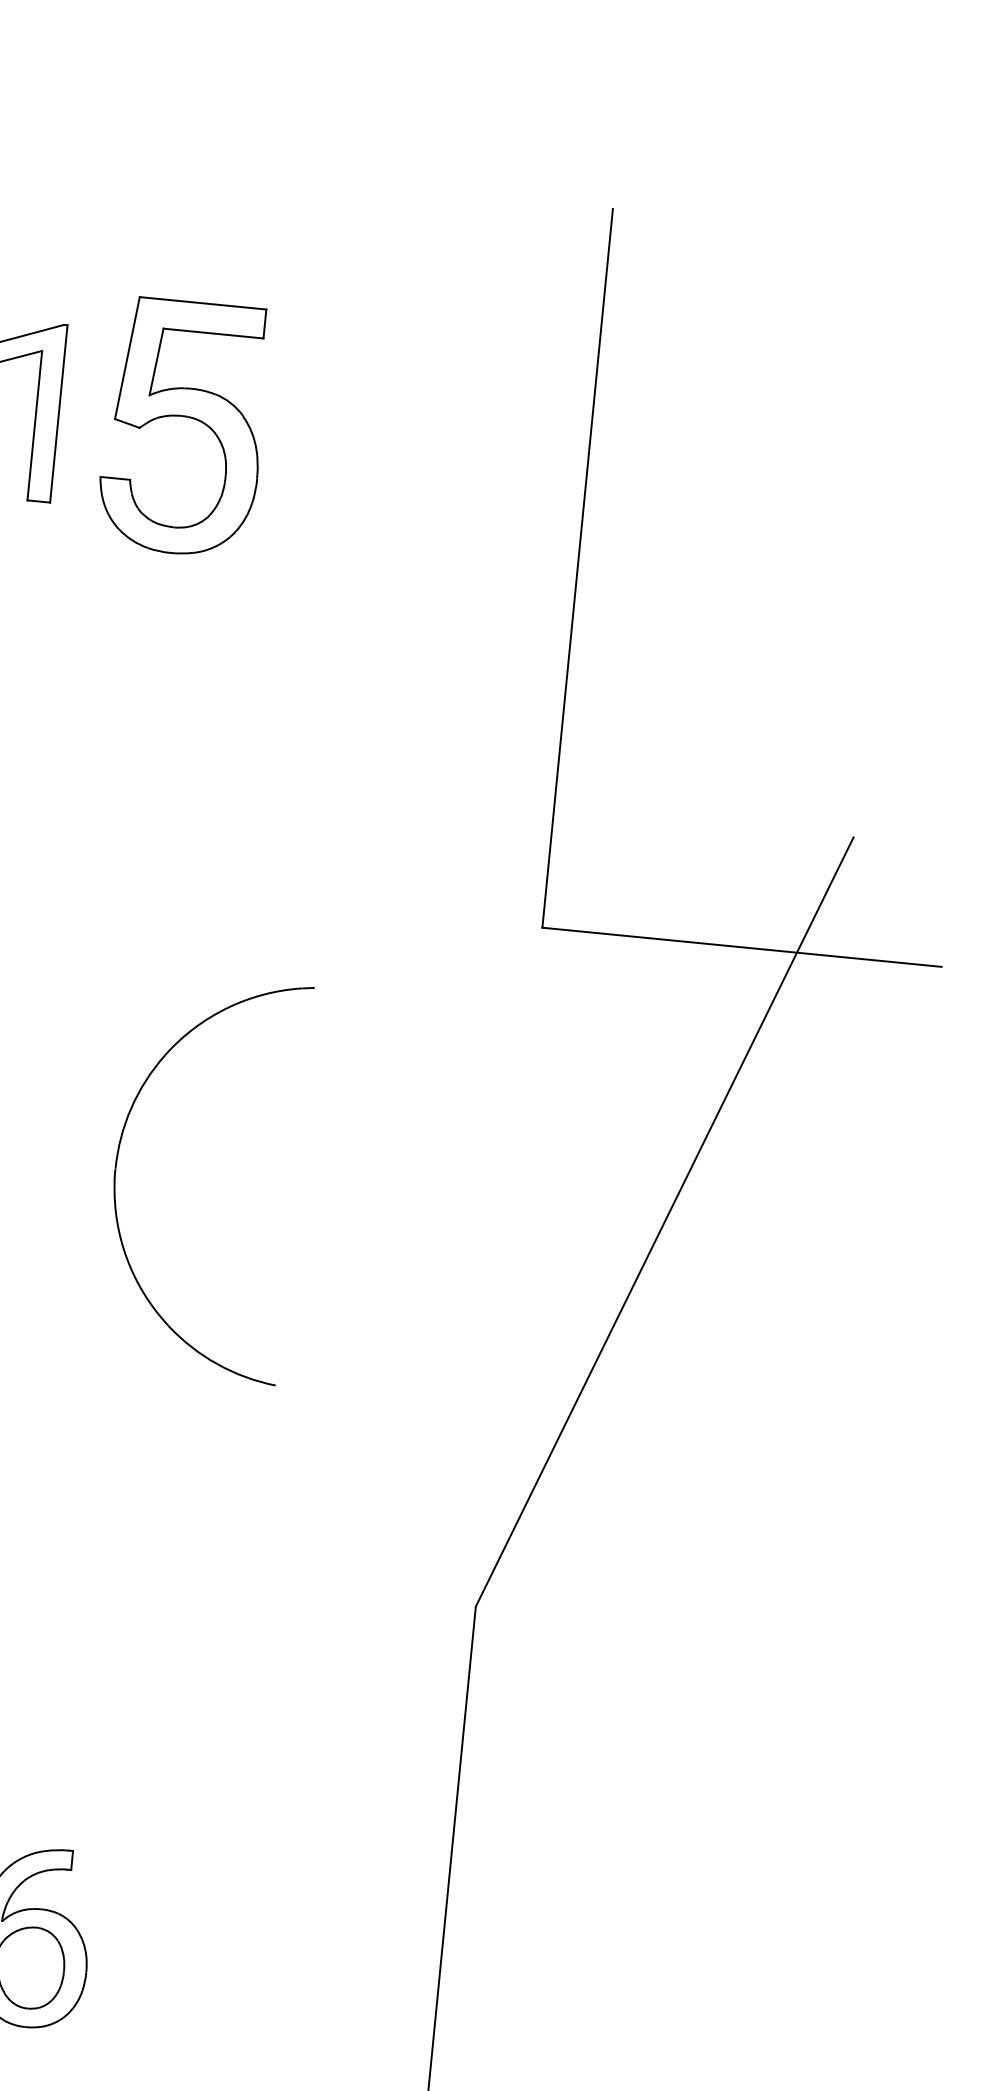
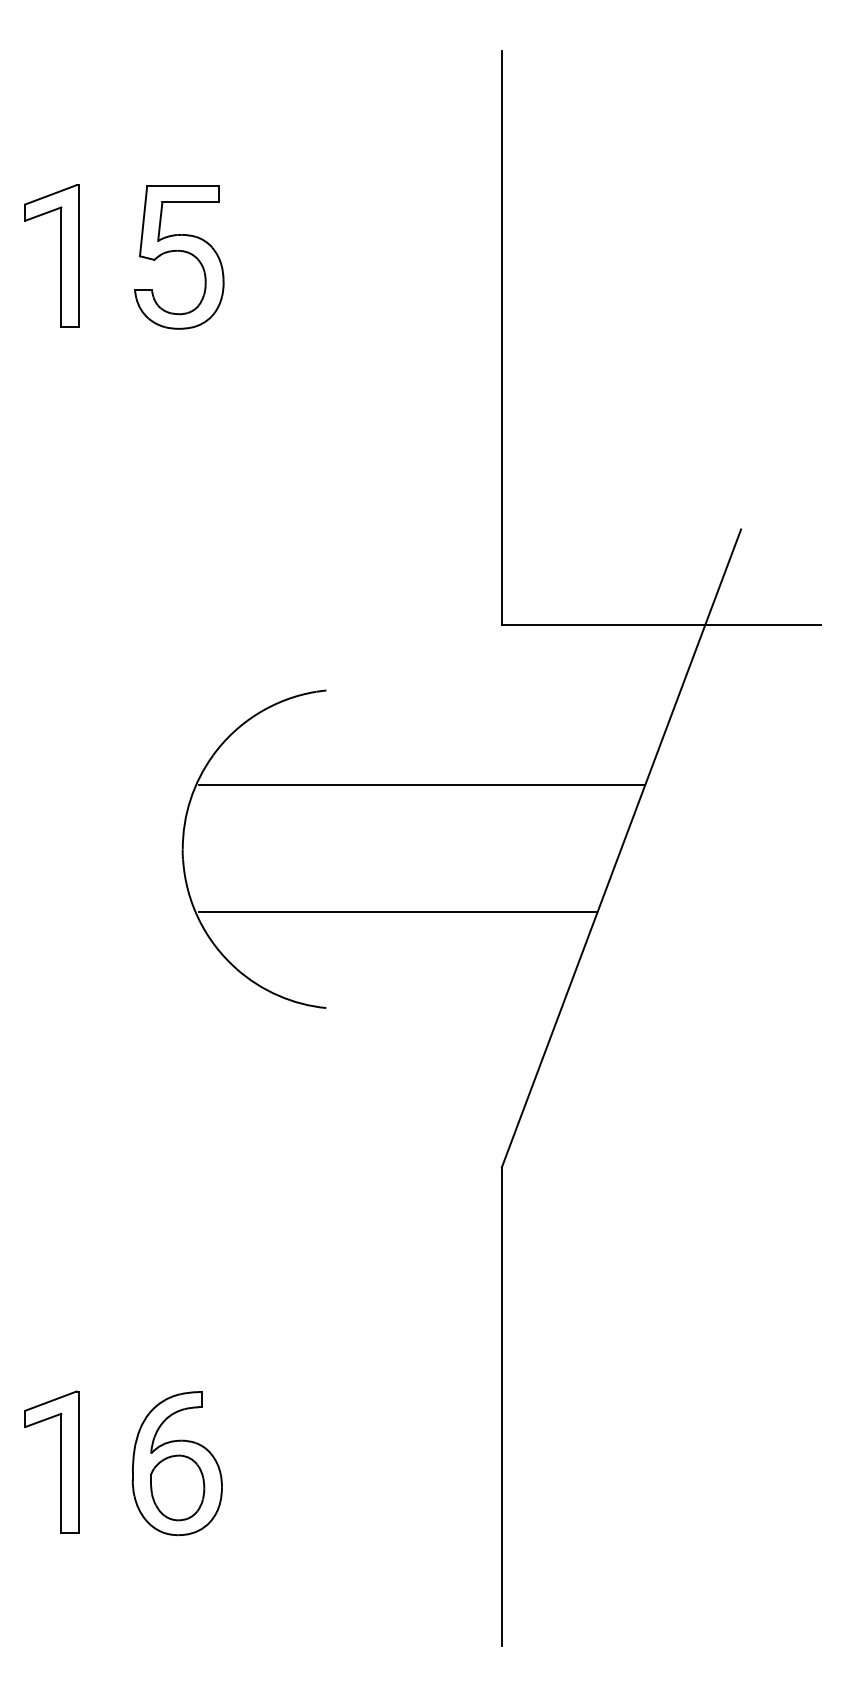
part: (184, 428) -> (179, 257), size x0.71
line: (422, 1117) -> (421, 784), added
line: (376, 1274) -> (397, 912), added

